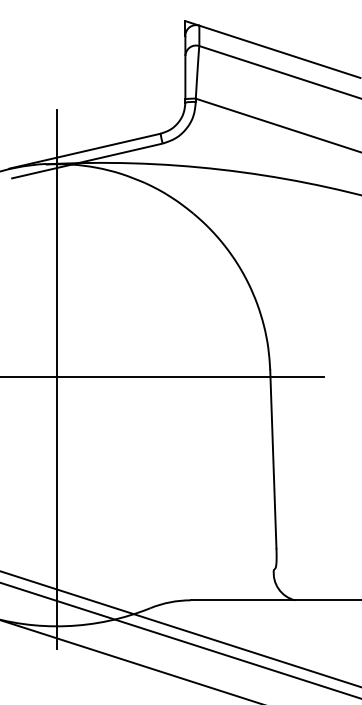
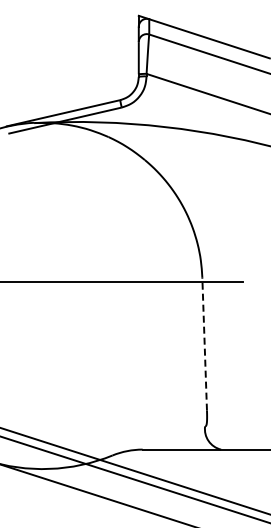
line: (56, 379) -> (42, 284), removed
line: (273, 458) -> (204, 343), solid -> dashed

